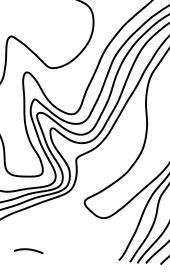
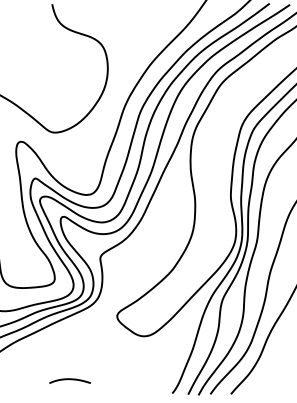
curve: (28, 250) -> (69, 380), moved

